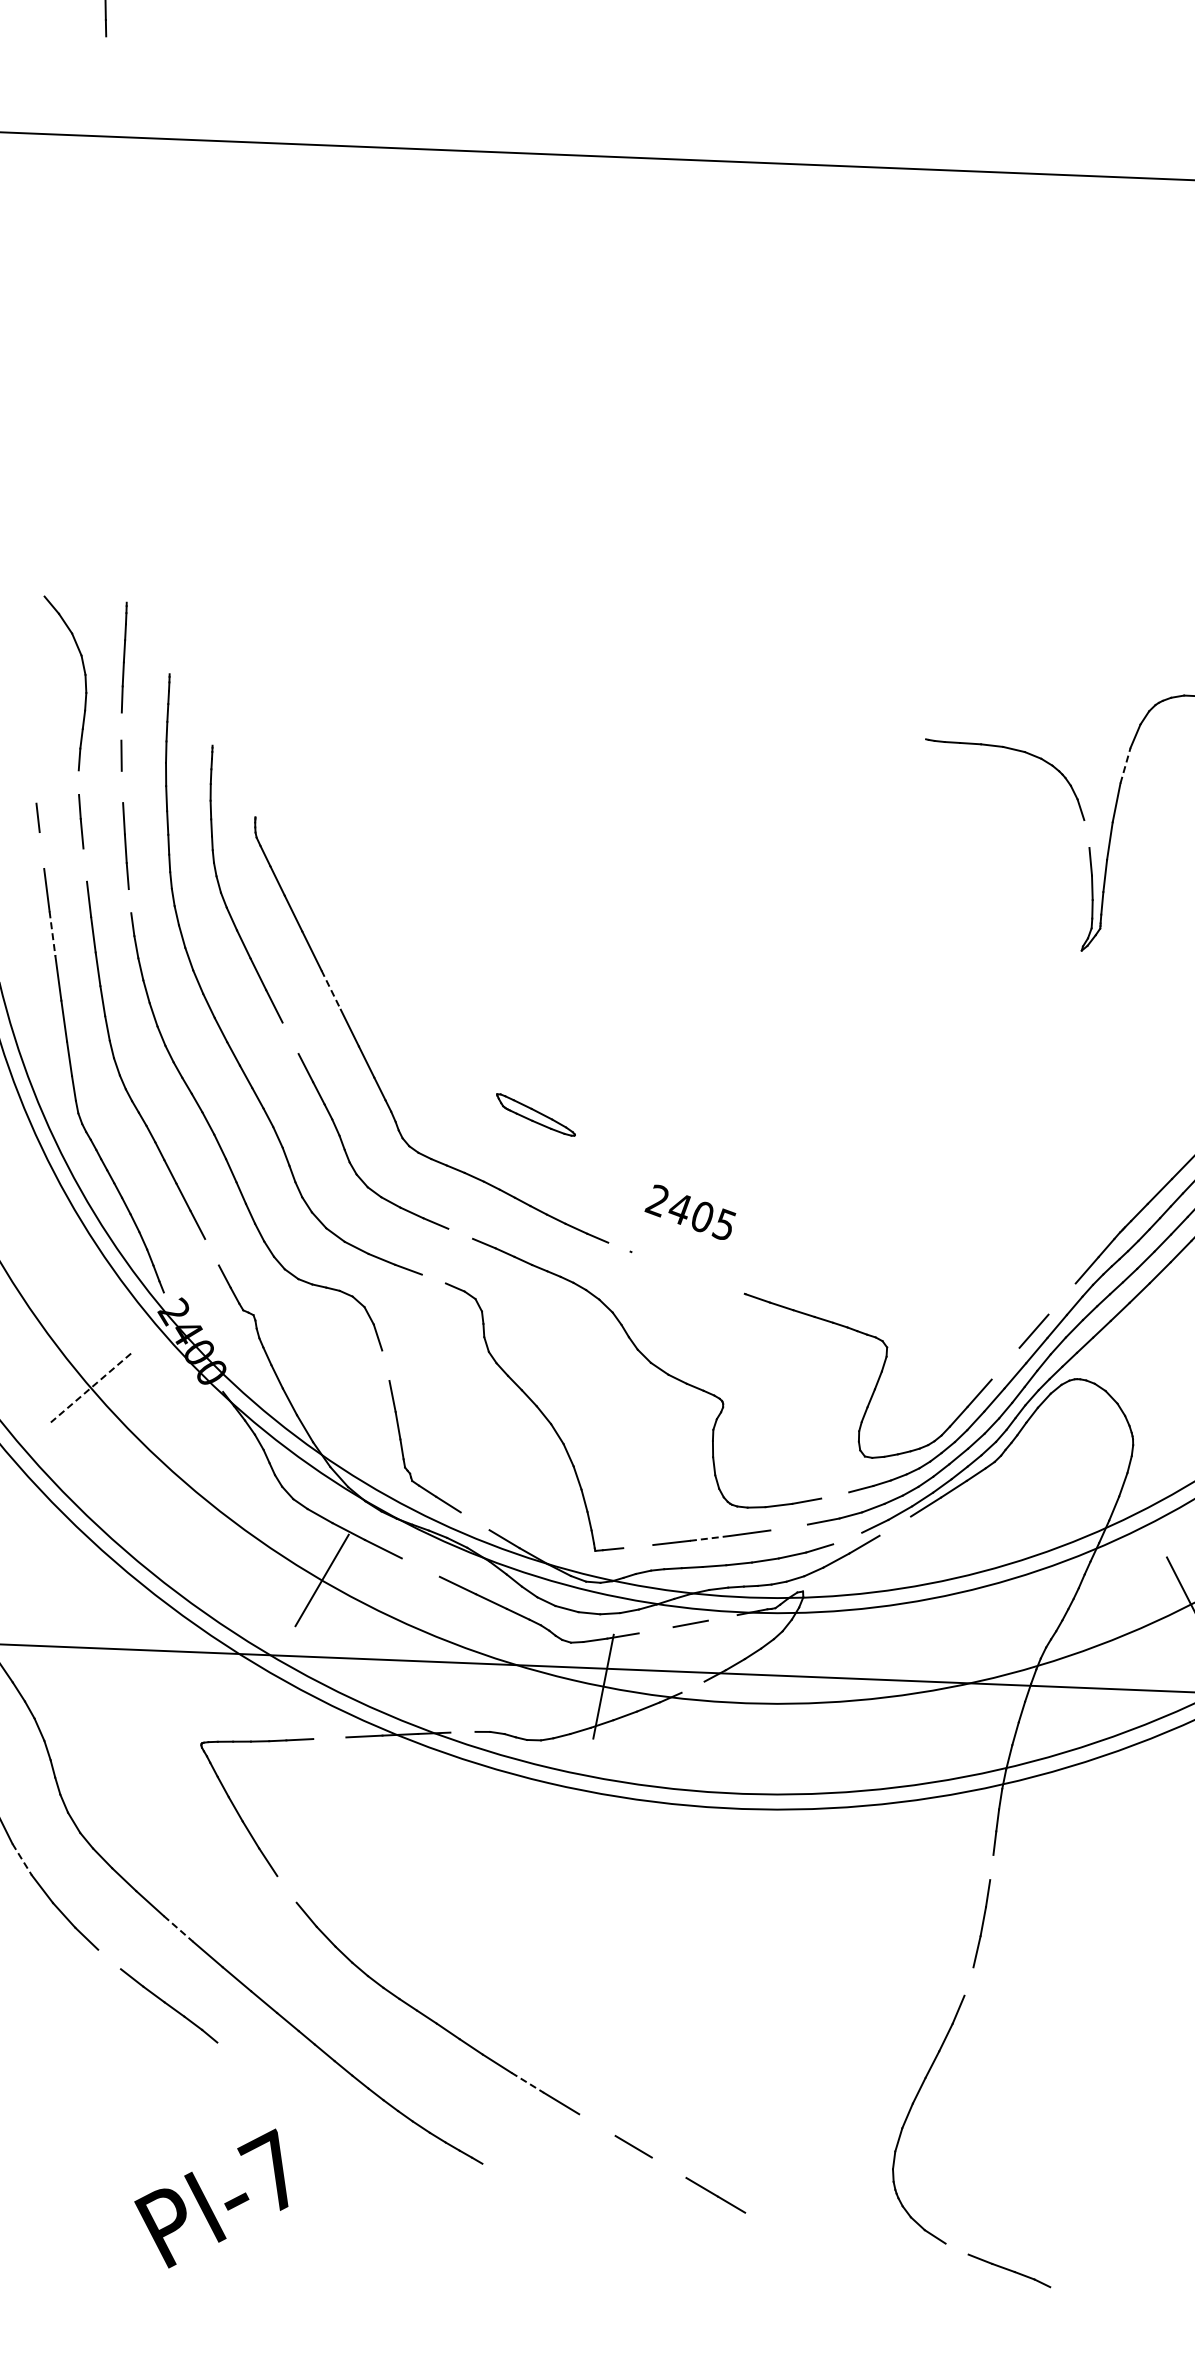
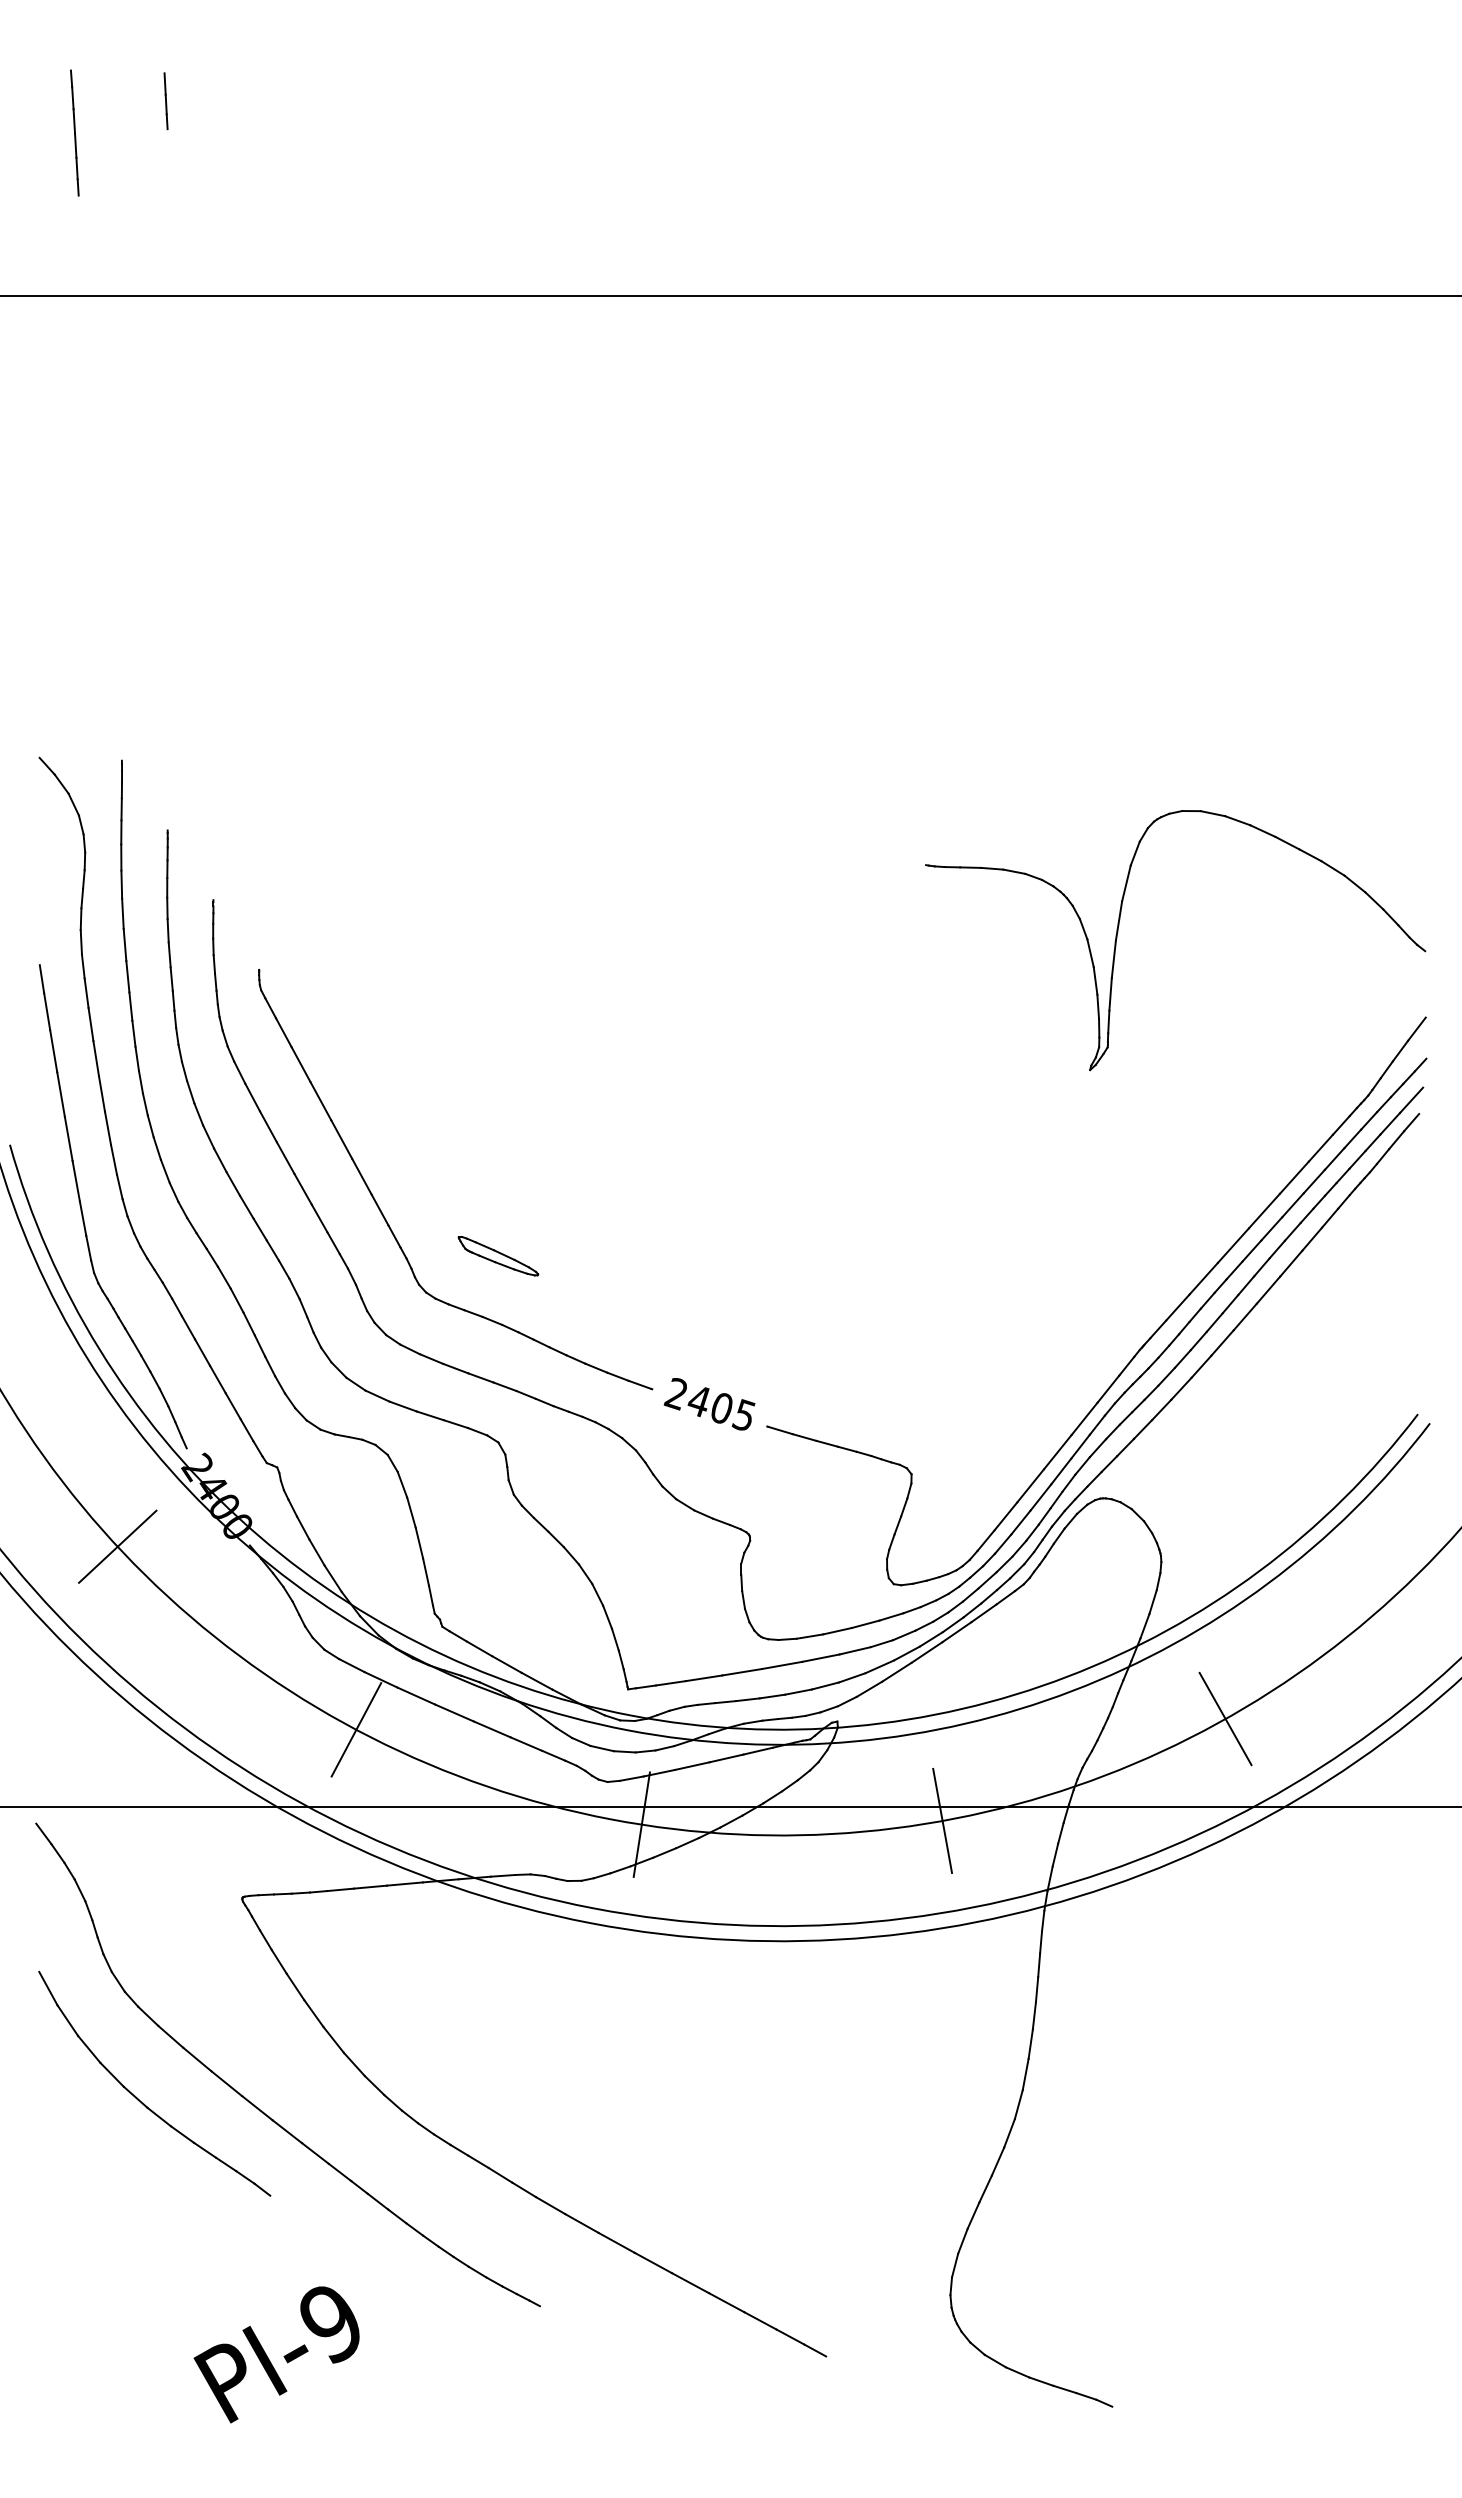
line: (121, 726) -> (121, 884), added
line: (1125, 765) -> (1126, 883), dashed -> solid
line: (78, 782) -> (80, 942), added
line: (121, 786) -> (124, 944), added
line: (1086, 834) -> (1090, 953), added
line: (42, 850) -> (47, 1011), added
line: (84, 865) -> (90, 1024), added
line: (129, 900) -> (136, 1058), added
line: (52, 933) -> (61, 1094), dashed -> solid
line: (330, 990) -> (341, 1139), dashed -> solid
line: (289, 1037) -> (302, 1188), added
part: (536, 1115) -> (498, 1256), moved
text: (690, 1212) -> (709, 1404), moved
line: (460, 1233) -> (480, 1377), added
line: (618, 1246) -> (639, 1384), added
line: (211, 1252) -> (232, 1406), added
line: (433, 1279) -> (455, 1424), added
line: (1062, 1298) -> (1084, 1418), added
line: (1005, 1363) -> (1030, 1485), added
line: (385, 1365) -> (411, 1512), added
line: (90, 1387) -> (117, 1546), dashed -> solid
line: (835, 1495) -> (865, 1624), added
line: (474, 1521) -> (506, 1664), added
line: (788, 1526) -> (820, 1657), added
line: (894, 1526) -> (926, 1652), added
line: (710, 1538) -> (742, 1672), dashed -> solid
line: (847, 1538) -> (879, 1666), added
line: (637, 1546) -> (670, 1683), added
line: (420, 1567) -> (454, 1712), added
line: (723, 1617) -> (758, 1750), added
line: (655, 1629) -> (691, 1765), added
line: (693, 1687) -> (731, 1821), added
line: (904, 1694) -> (942, 1820), added
line: (462, 1731) -> (502, 1875), added
line: (328, 1737) -> (369, 1886), added
line: (22, 1860) -> (68, 2021), dashed -> solid
line: (991, 1867) -> (1036, 1989), added
line: (286, 1888) -> (333, 2039), added
line: (179, 1929) -> (227, 2084), dashed -> solid
line: (109, 1958) -> (159, 2116), added
line: (968, 1981) -> (1018, 2104), added
line: (528, 2082) -> (582, 2223), dashed -> solid
line: (596, 2124) -> (652, 2262), added
line: (668, 2167) -> (726, 2302), added
text: (268, 2170) -> (326, 2321), PI-7 -> PI-9
line: (755, 2219) -> (815, 2350), added
line: (956, 2249) -> (1017, 2372), added

